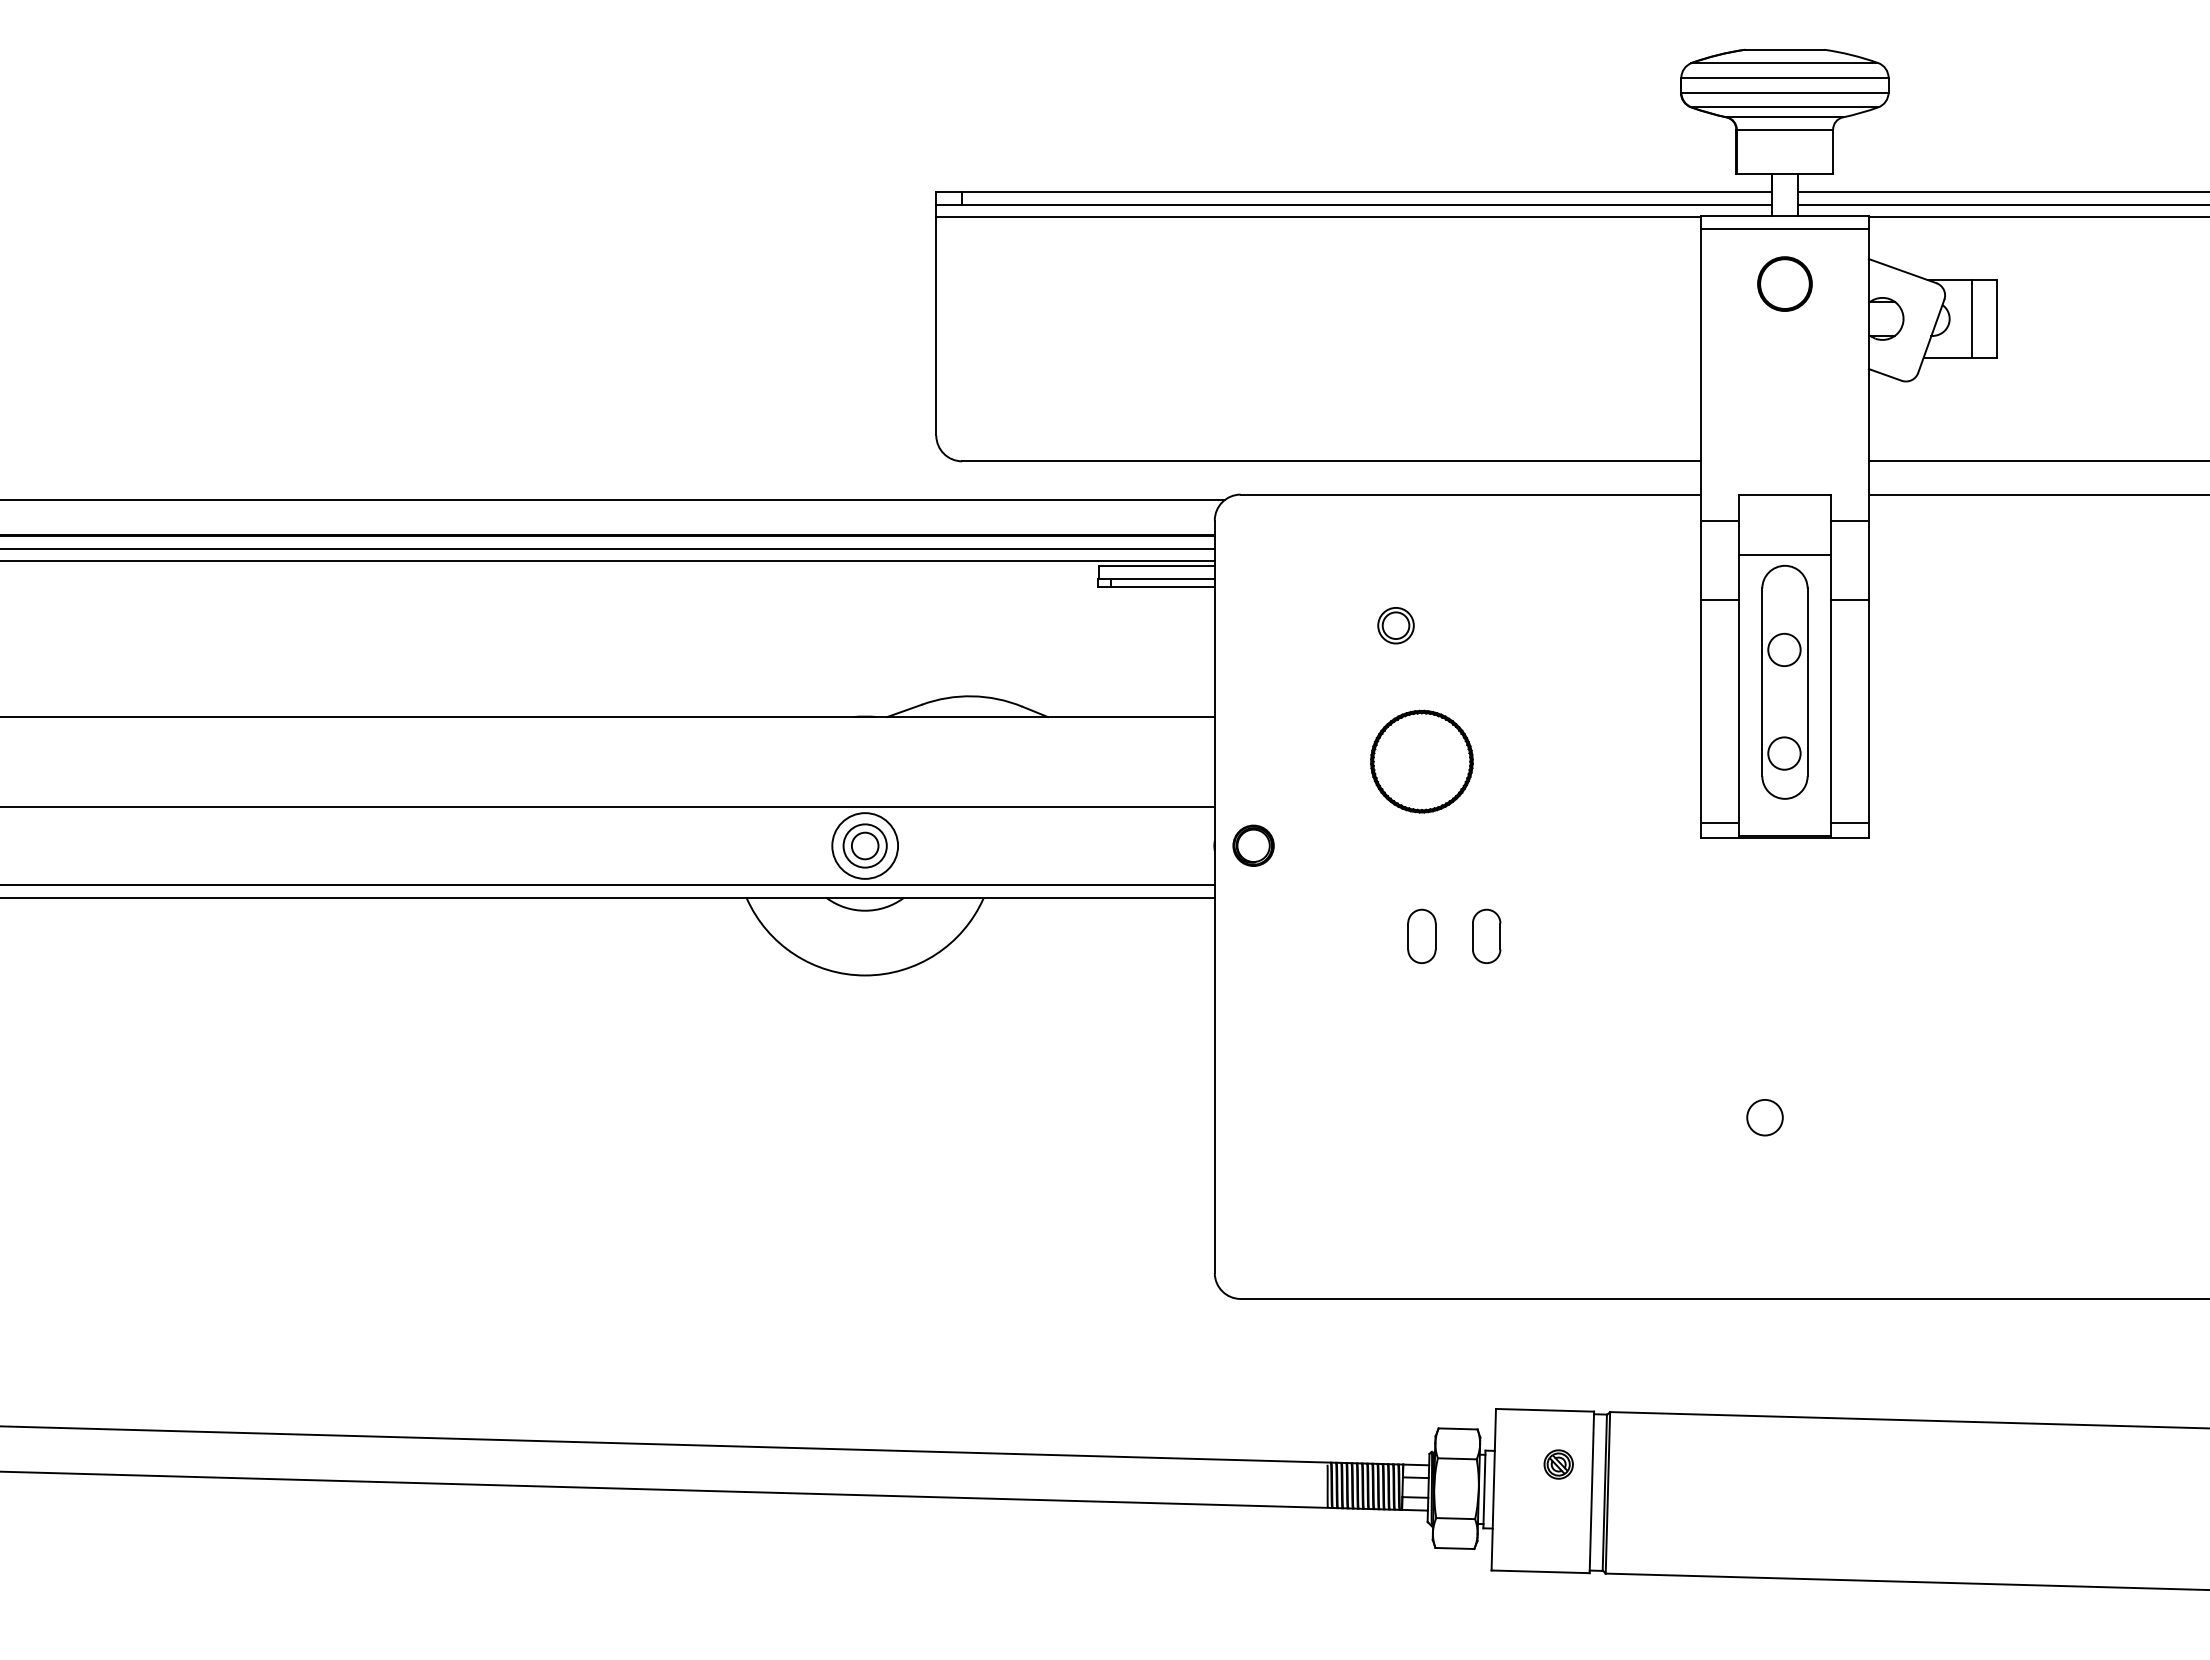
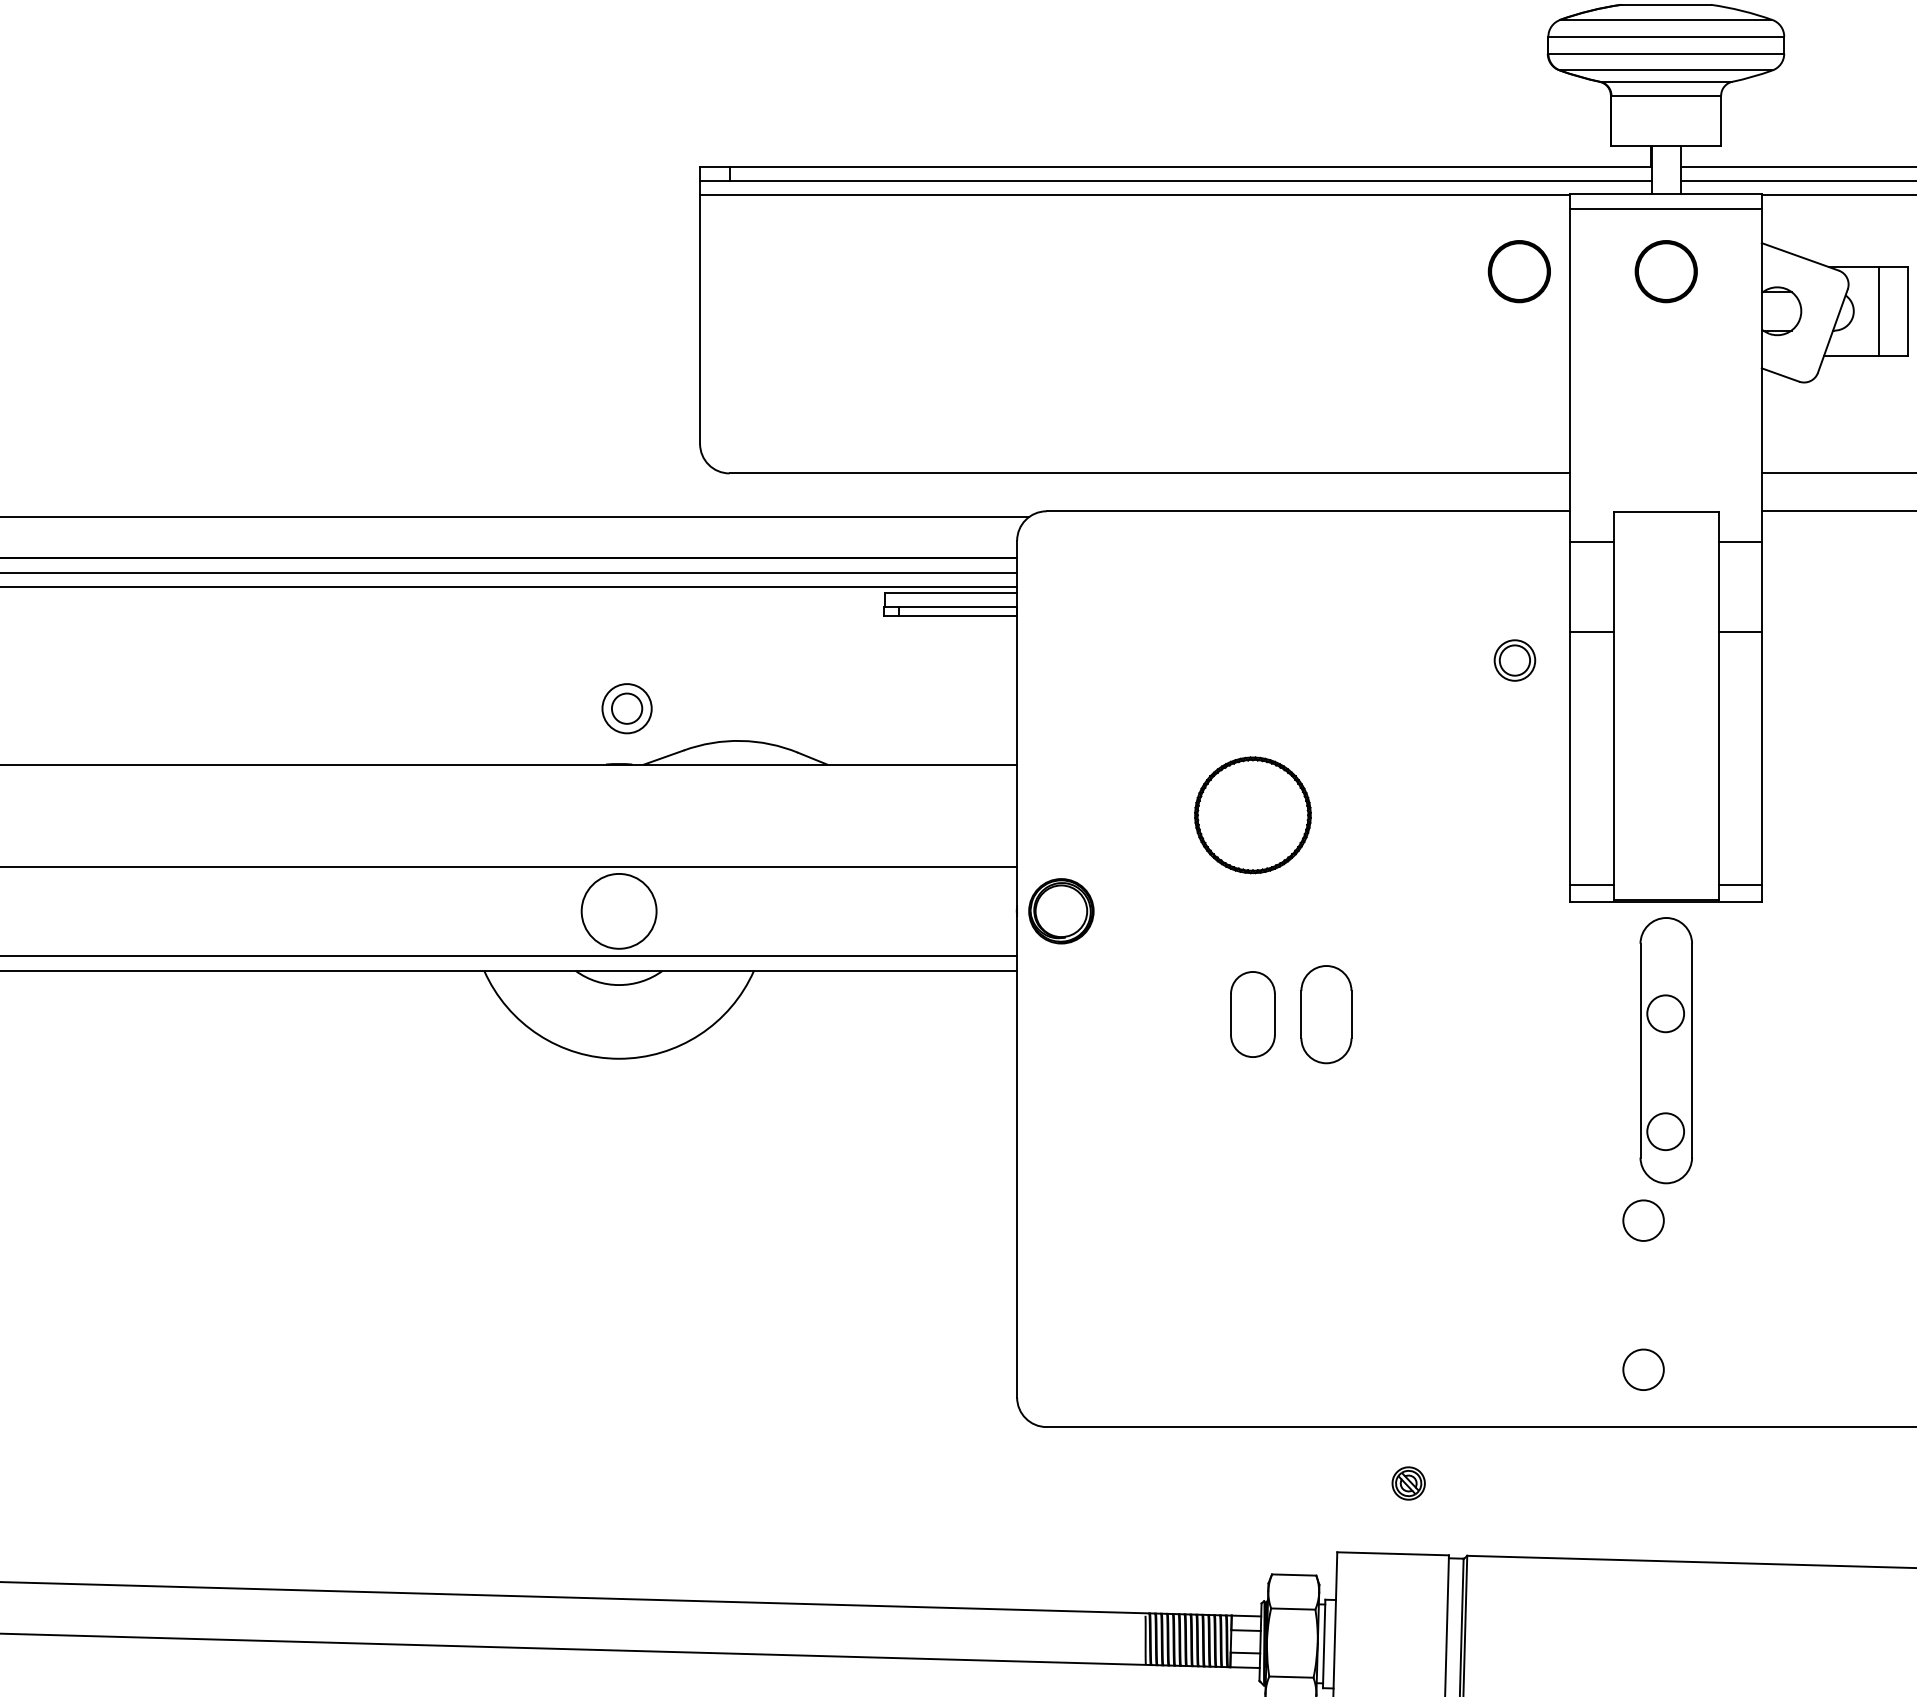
part: (1655, 283) -> (1518, 270), added
line: (1784, 554) -> (1665, 579), removed
part: (1395, 625) -> (1514, 660), moved
part: (1784, 681) -> (1665, 1049), moved
part: (864, 845) -> (626, 708), moved
part: (1253, 845) -> (1061, 910), size x1.4
part: (1421, 935) -> (1252, 1013), size x1.4
part: (1486, 935) -> (1326, 1013), size x1.6
circle: (1764, 1248) -> (1642, 1369), added
part: (1558, 1464) -> (1408, 1483), moved

